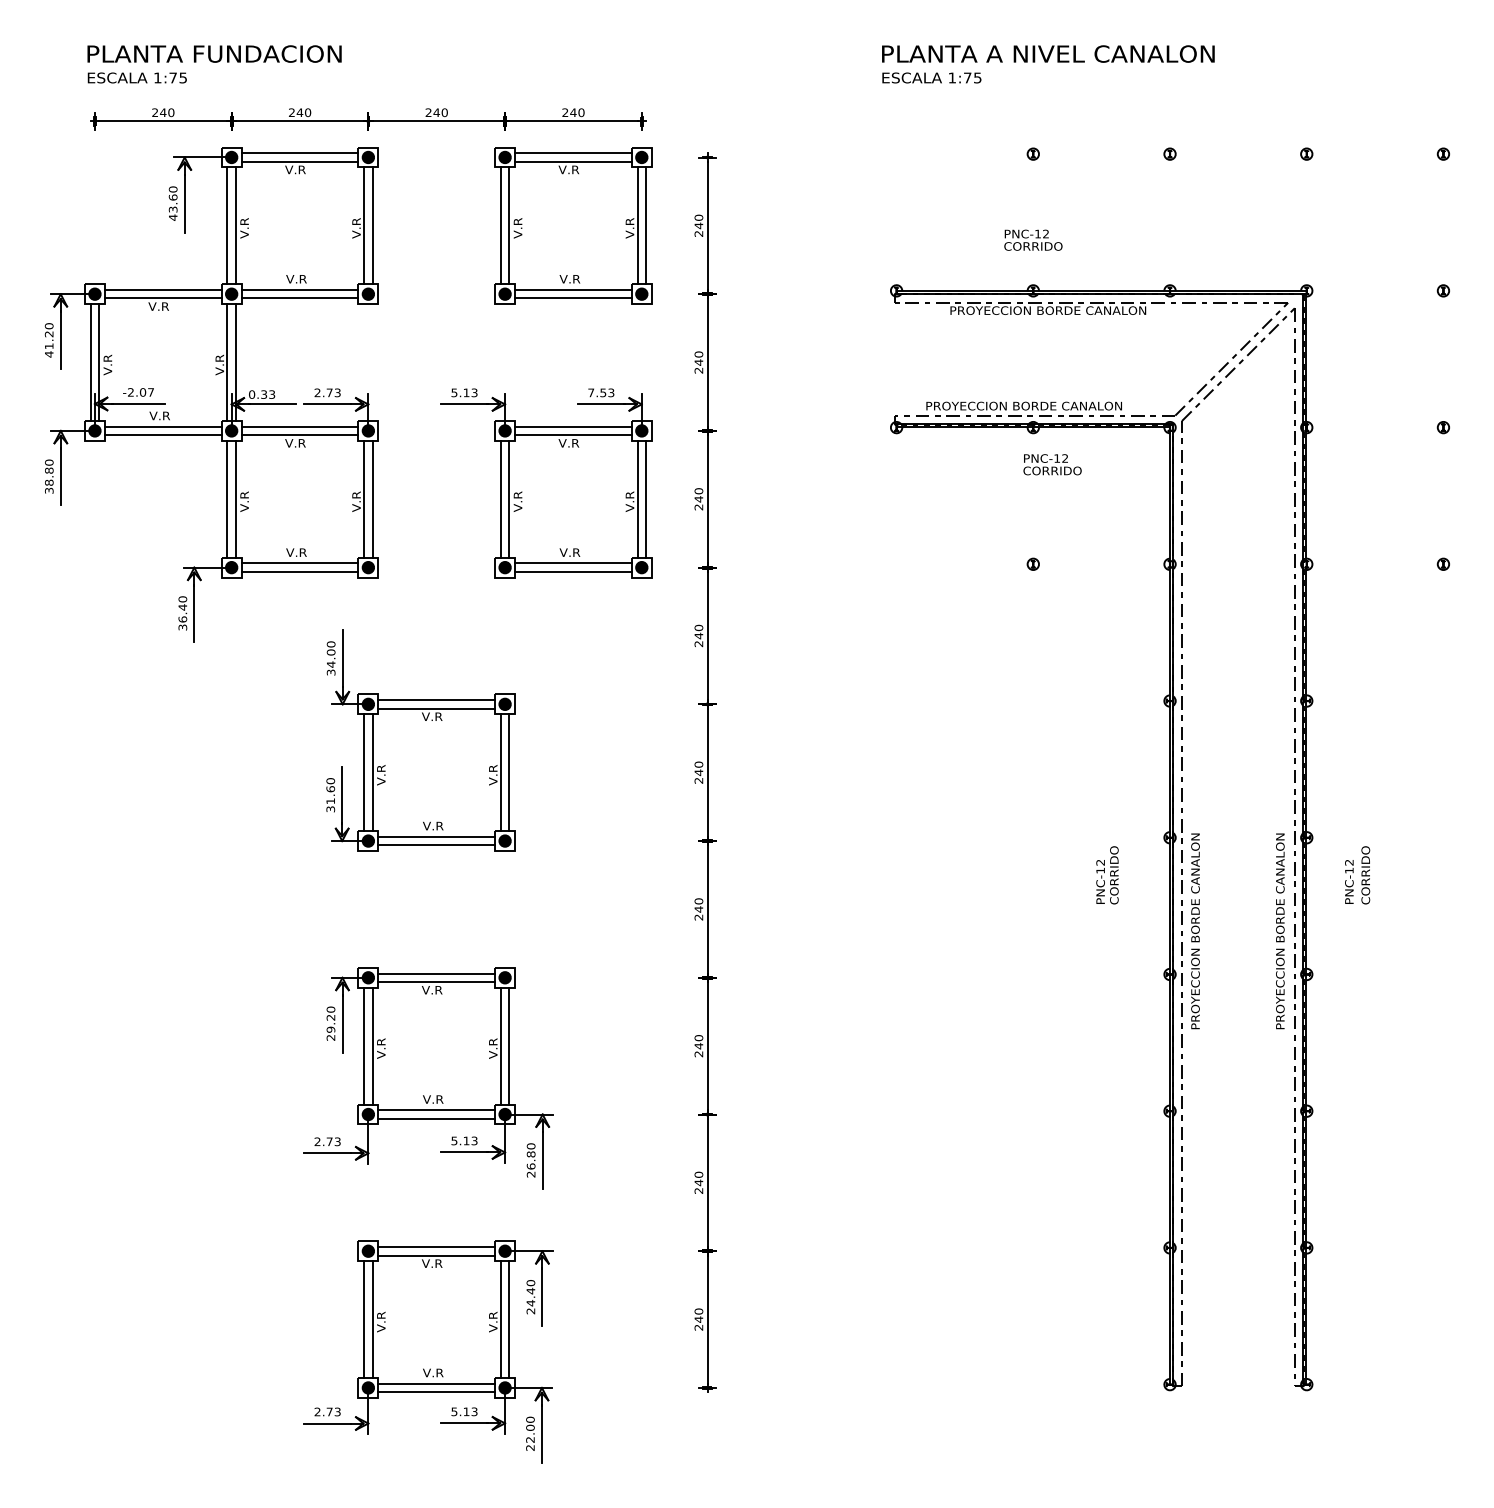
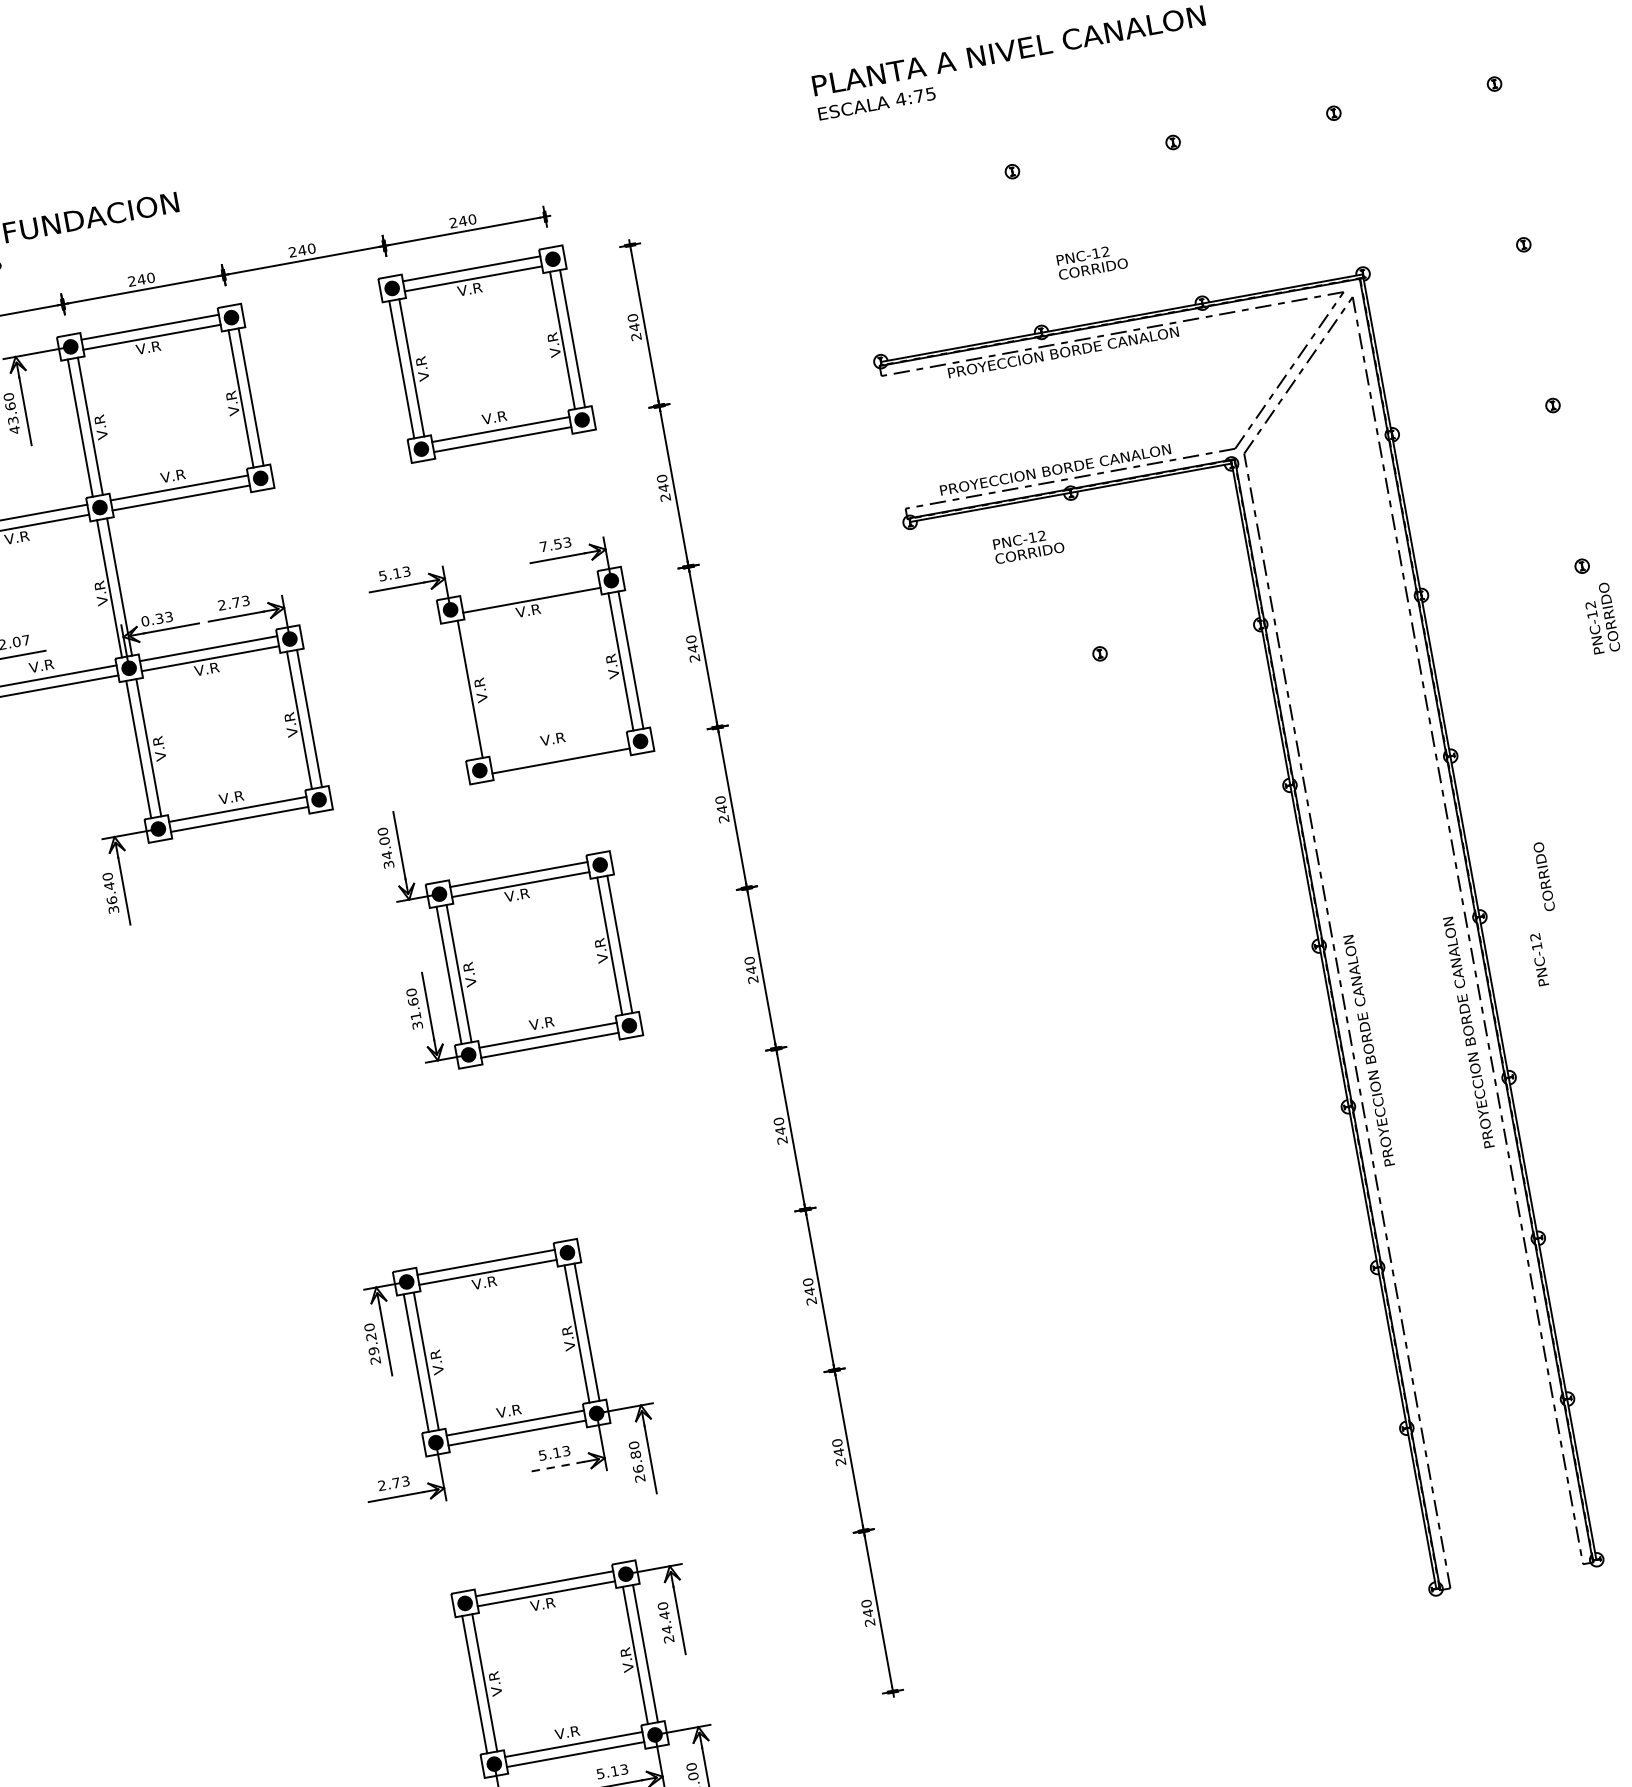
text: (952, 77) -> (901, 98), 1:75 -> 4:75
text: (1033, 239) -> (1091, 260), moved
line: (573, 426) -> (530, 590), removed
text: (1052, 464) -> (1028, 545), moved
line: (500, 498) -> (459, 690), removed
line: (573, 563) -> (559, 751), removed
part: (420, 740) -> (508, 925), moved
text: (1107, 875) -> (1601, 618), moved
text: (1365, 875) -> (1543, 876), moved
line: (464, 1152) -> (557, 1466), solid -> dashed

